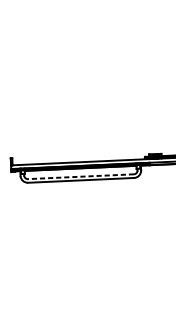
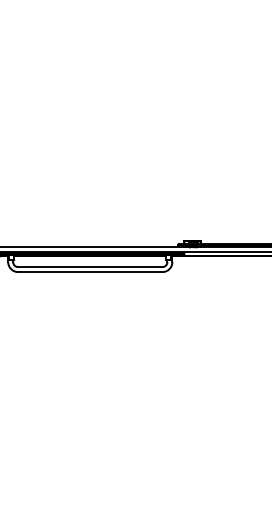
line: (80, 177) -> (89, 267), dashed -> solid

